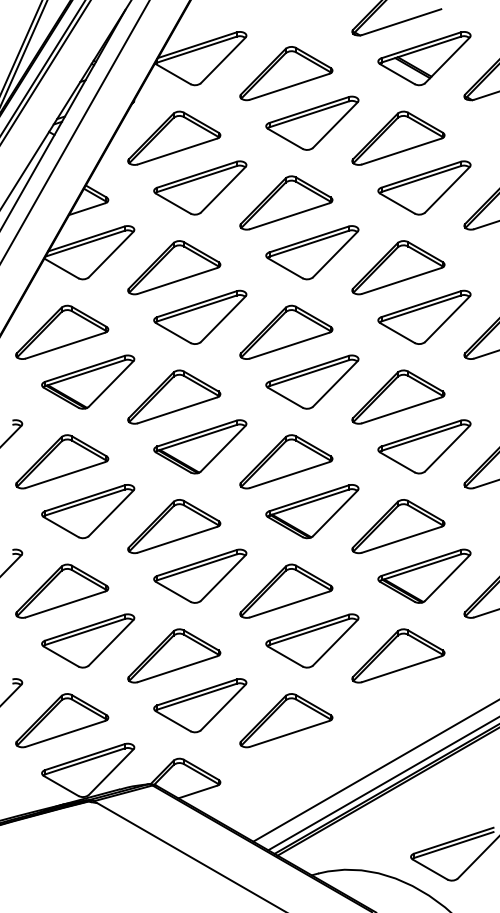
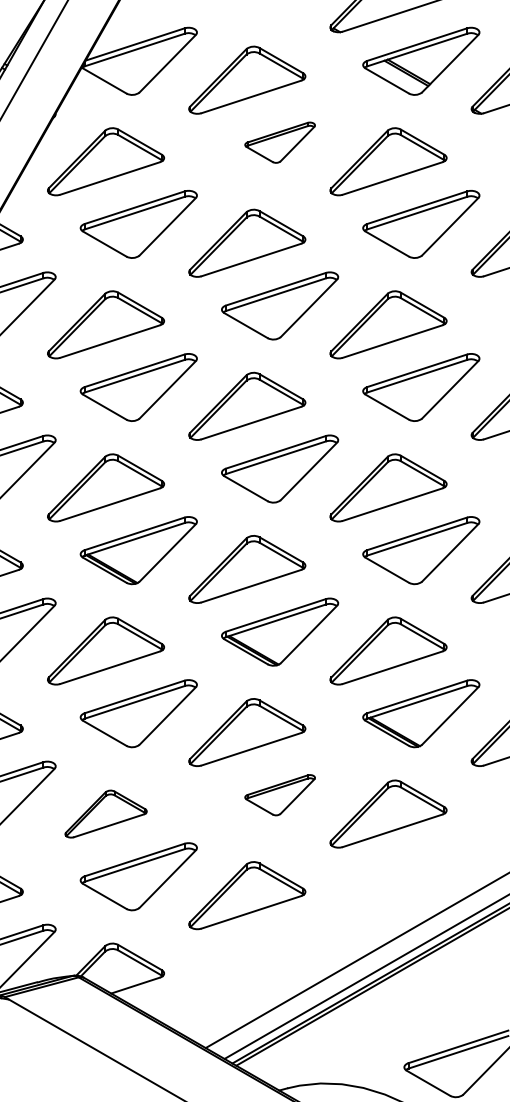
part: (312, 122) -> (280, 141), size x0.6
part: (312, 640) -> (280, 794), size x0.6
part: (174, 655) -> (106, 813), size x0.7

